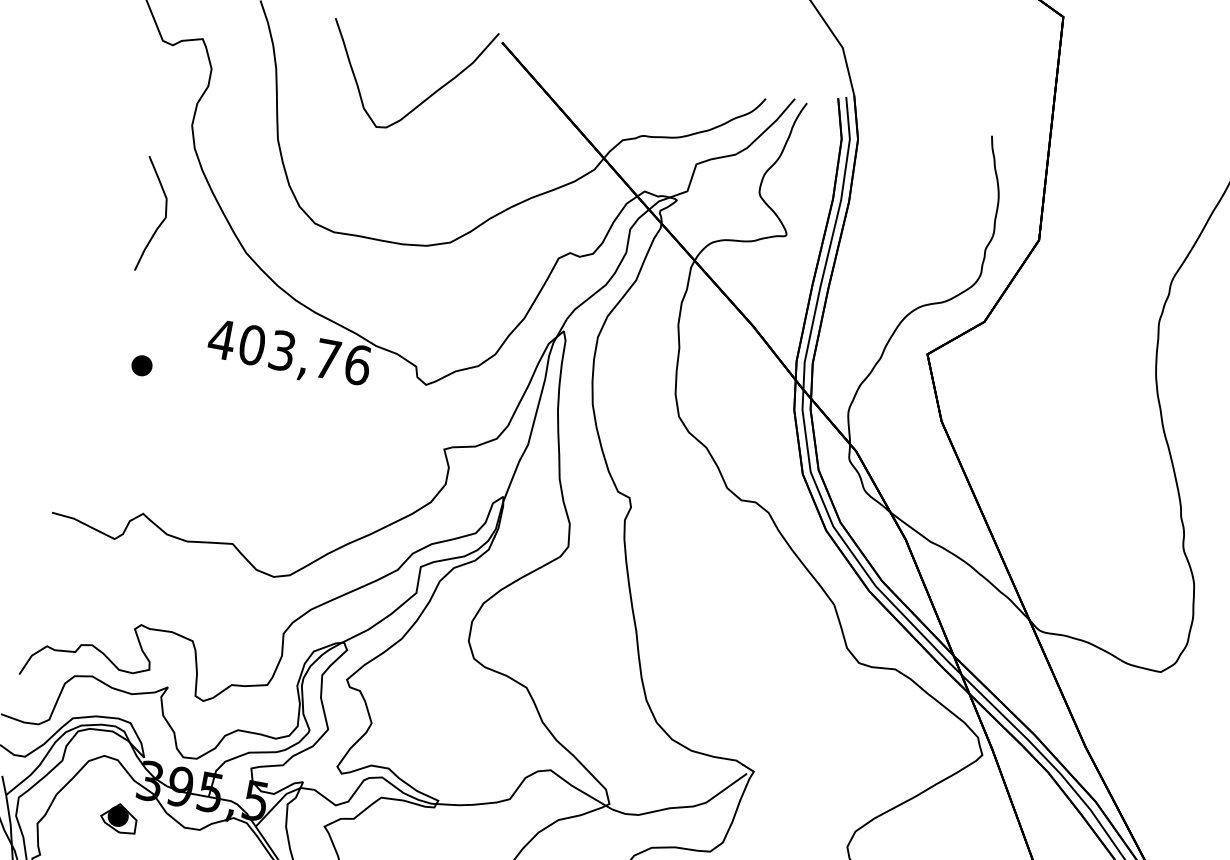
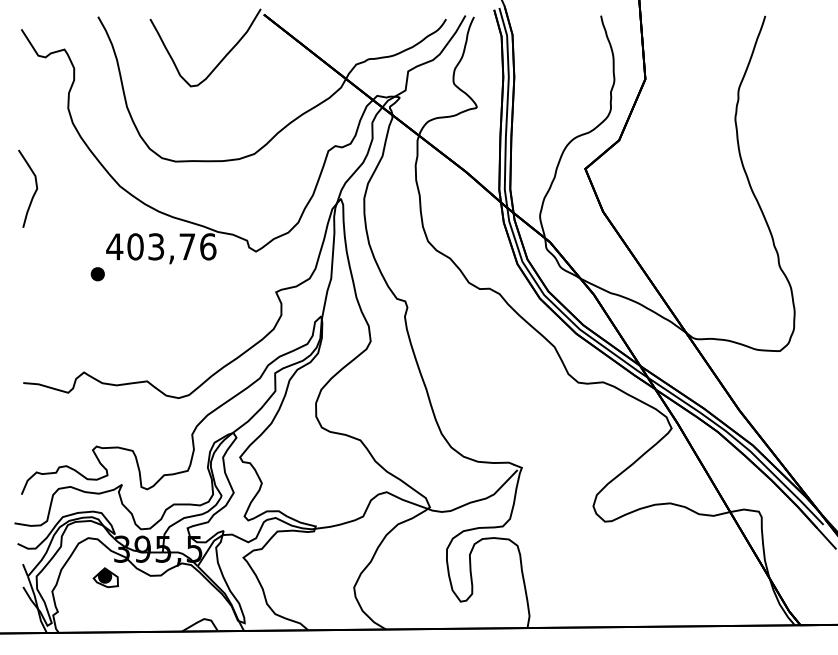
curve: (161, 220) -> (34, 191), moved
part: (141, 366) -> (97, 274), moved

